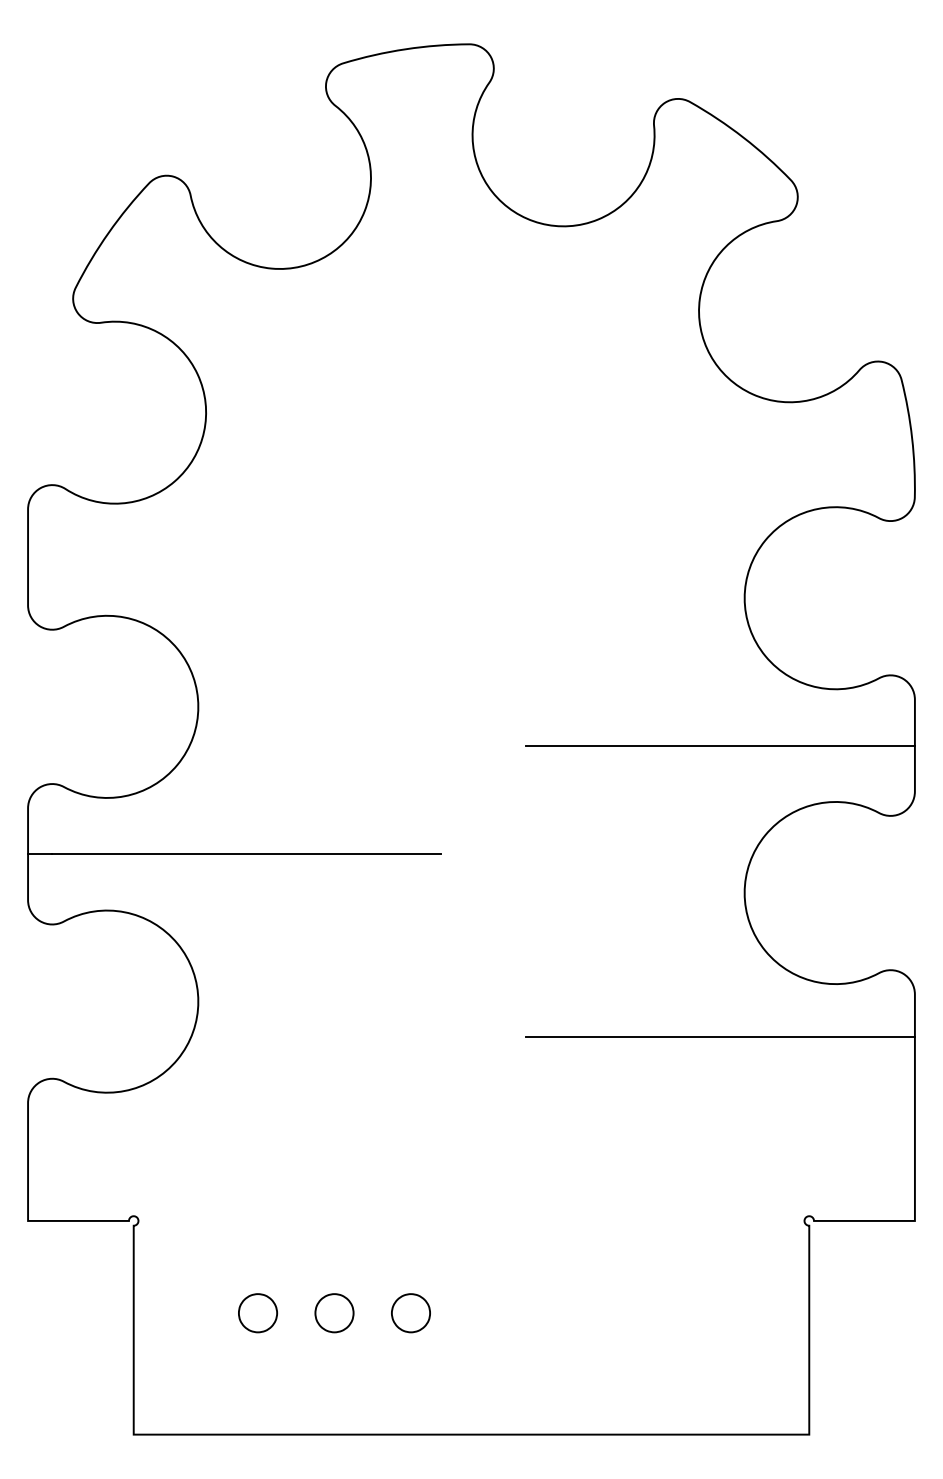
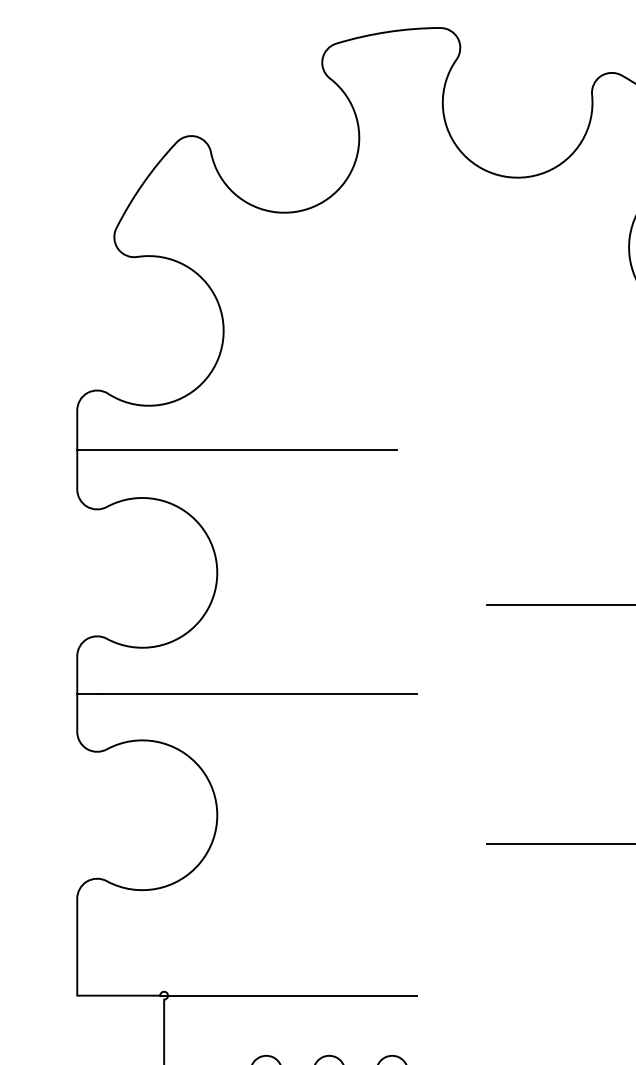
line: (222, 557) -> (237, 450), added
line: (284, 1220) -> (288, 995), added

